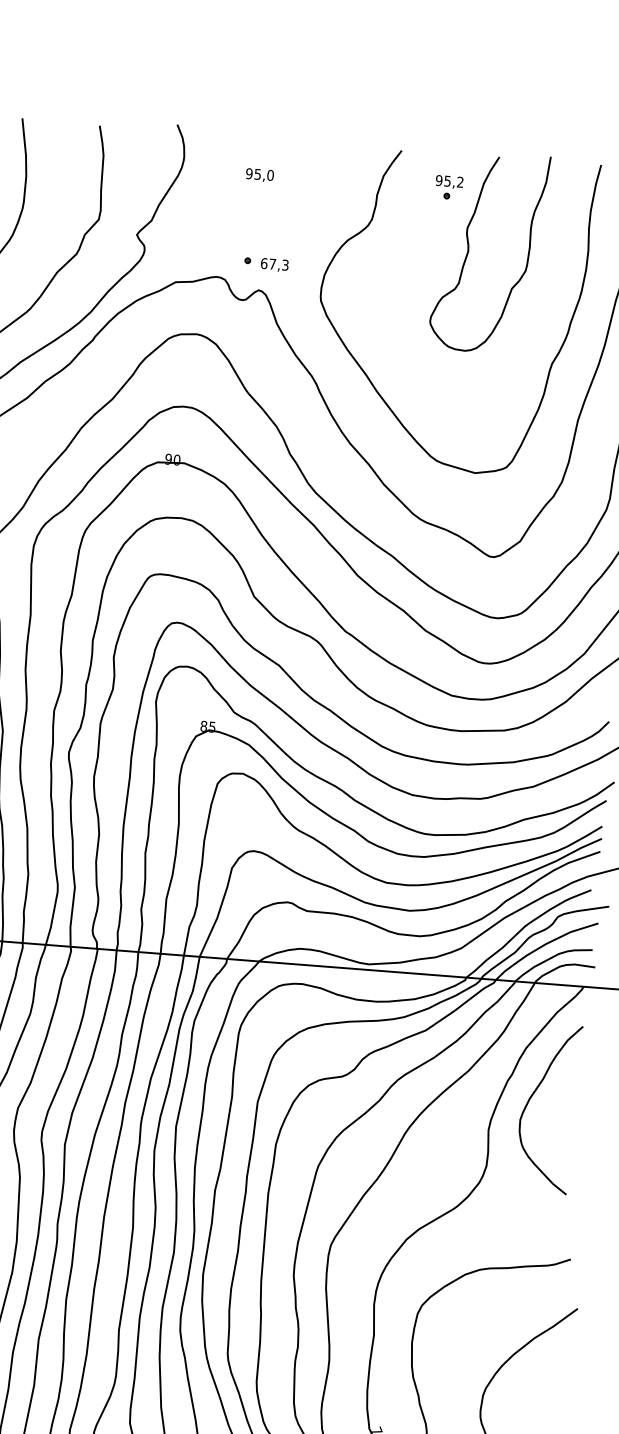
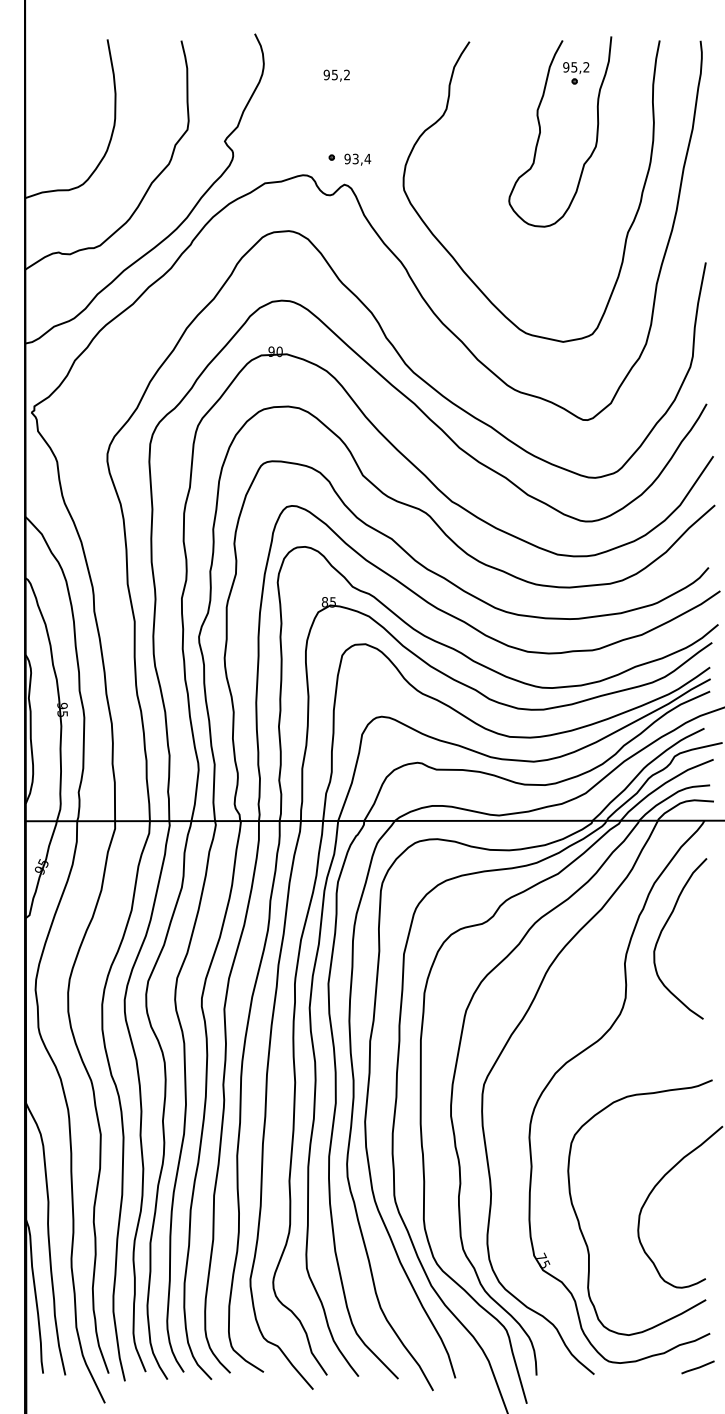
text: (271, 174) -> (347, 74), 95,0 -> 95,2
part: (449, 187) -> (576, 73), moved
text: (274, 263) -> (357, 158), 67,3 -> 93,4

